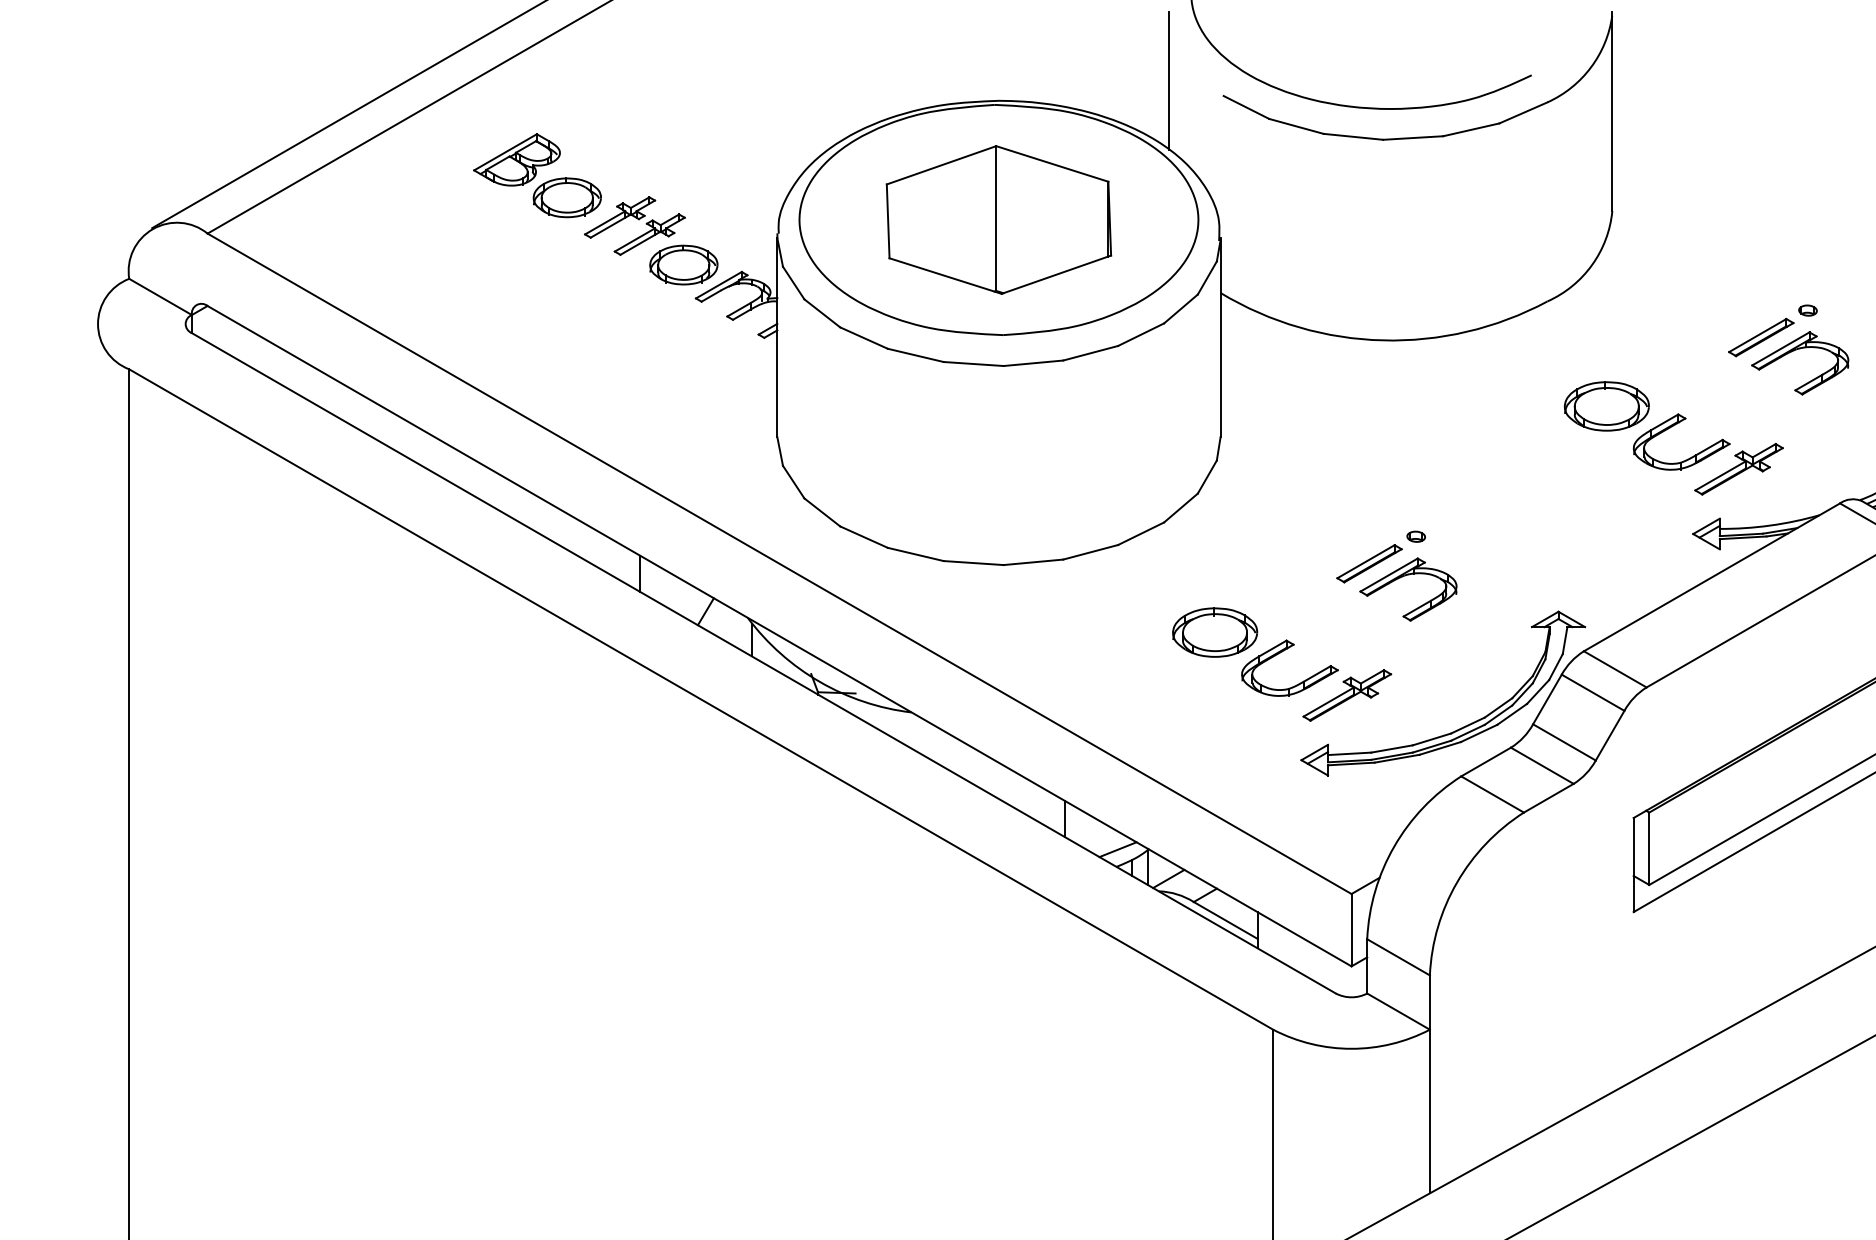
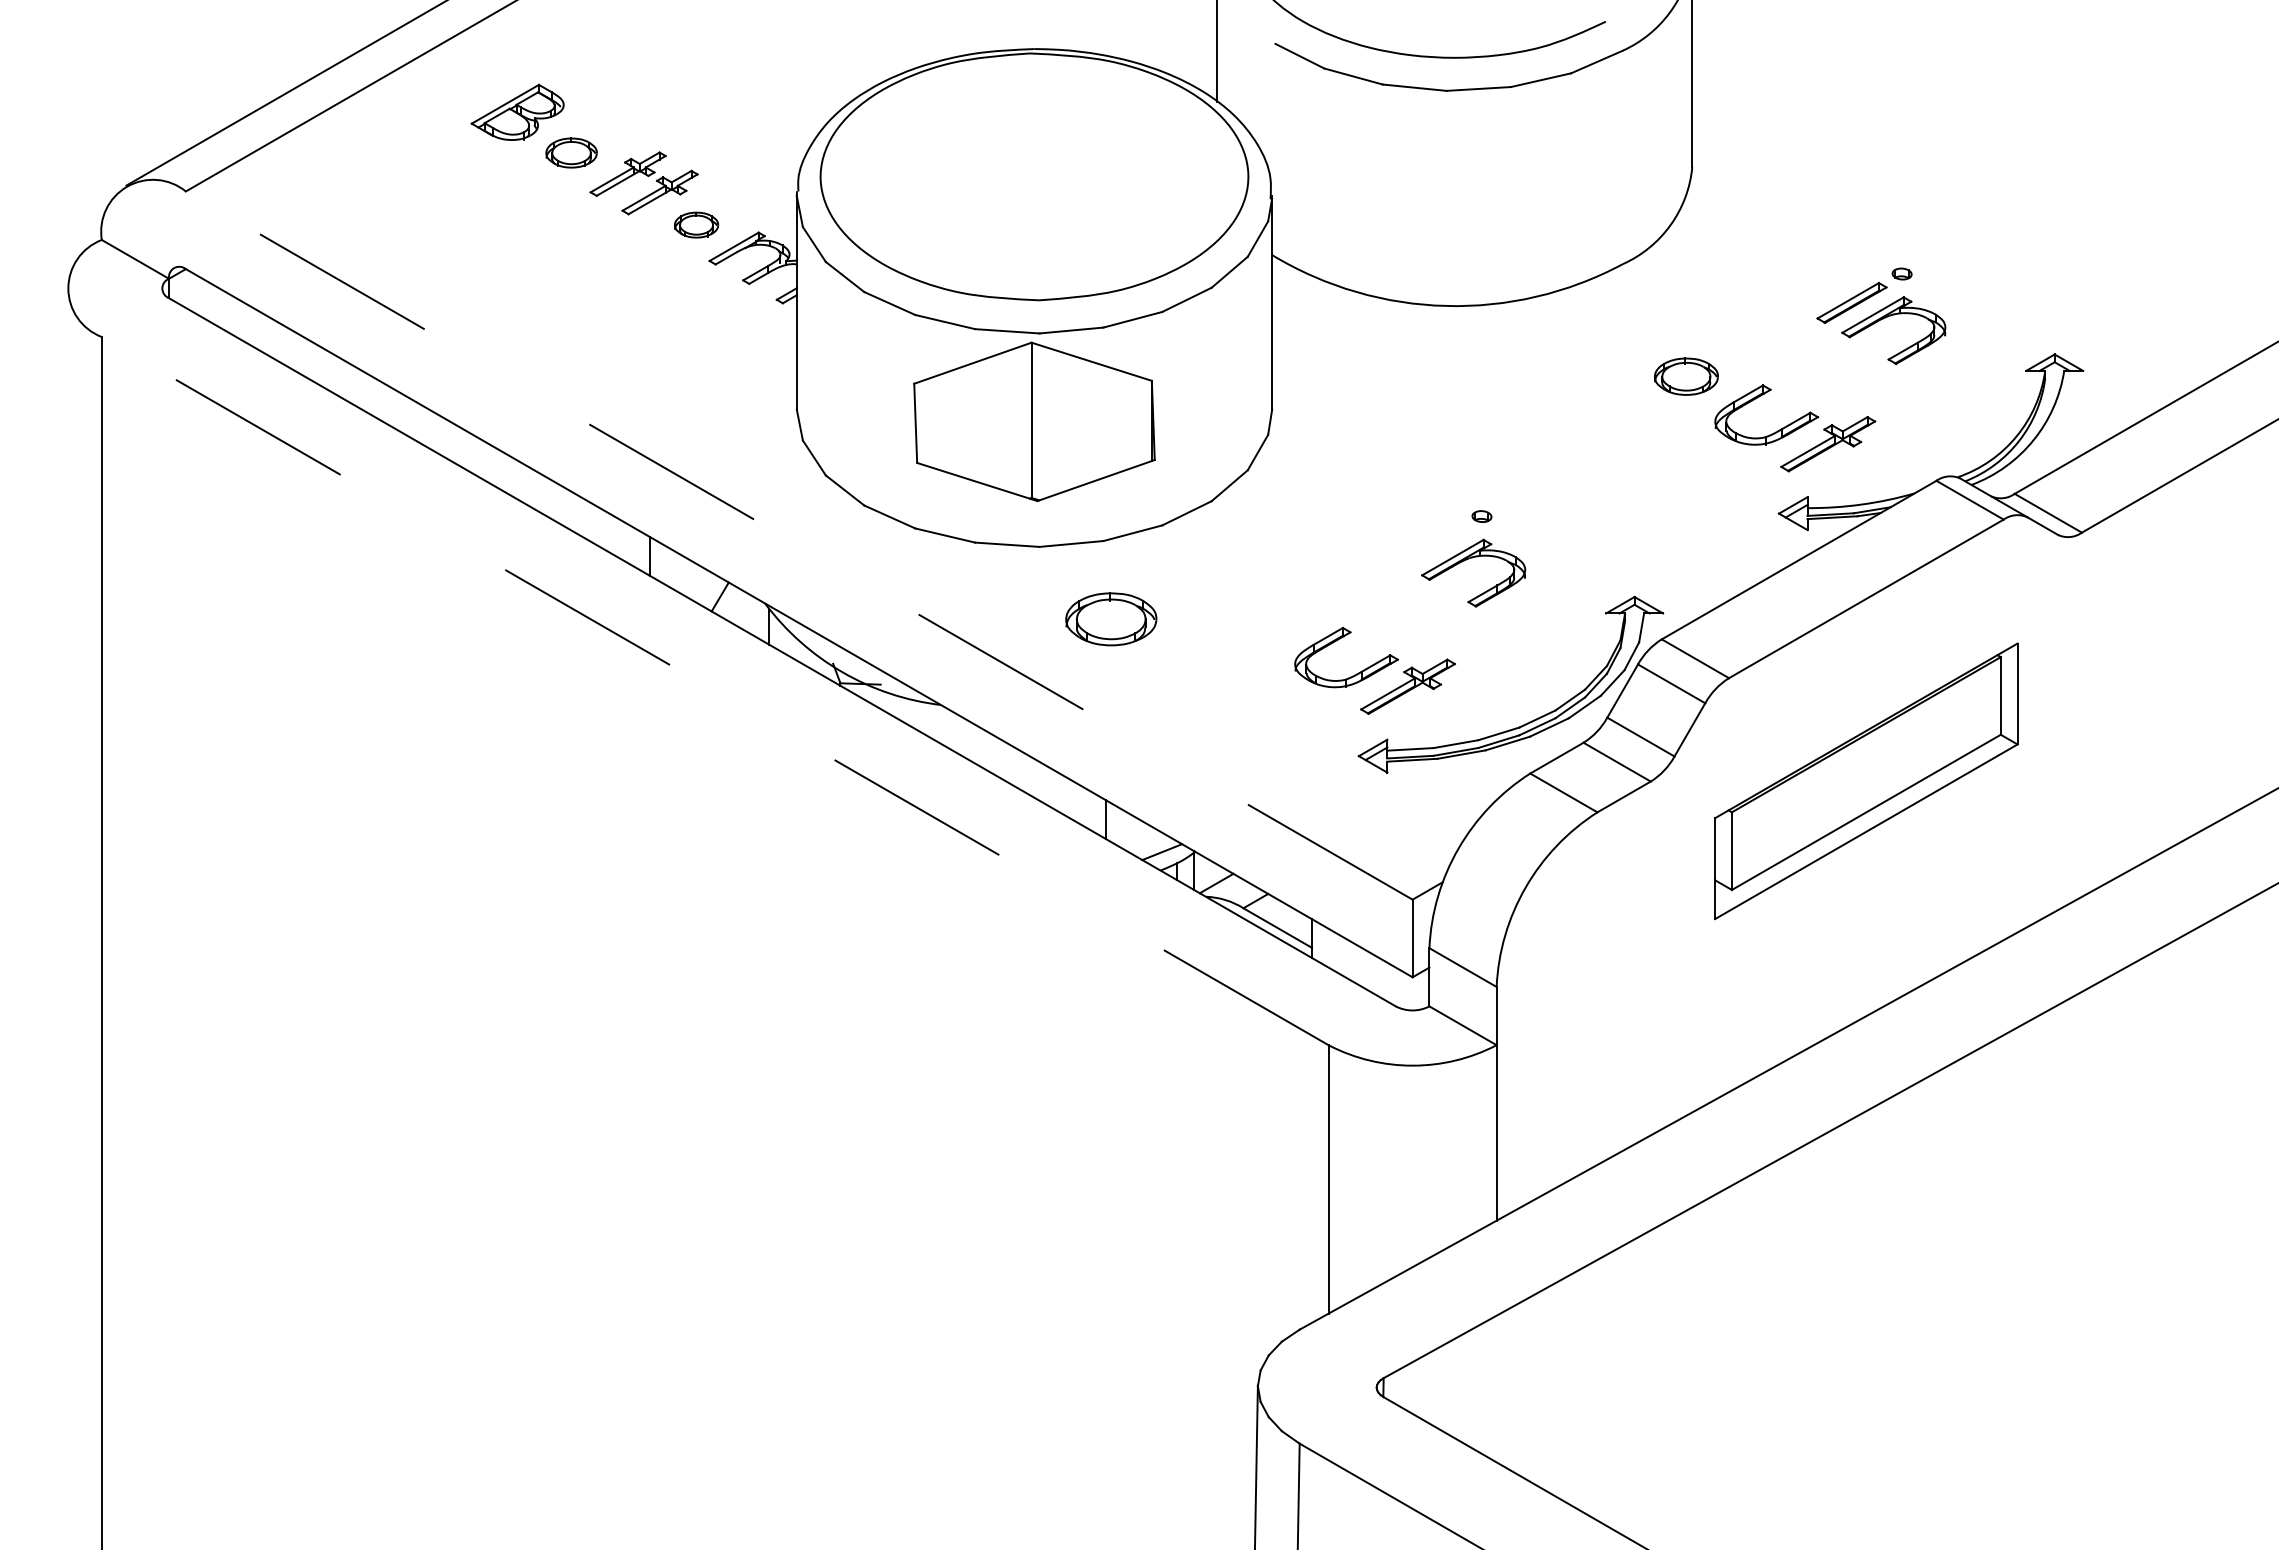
part: (567, 197) -> (571, 152), size x0.7
part: (998, 219) -> (1034, 421), moved
part: (683, 264) -> (696, 224), size x0.6
part: (1606, 406) -> (1686, 376), size x0.7
line: (778, 563) -> (798, 545), solid -> dashed
part: (1369, 563) -> (1431, 545), removed
part: (1215, 632) -> (1111, 619), moved
line: (700, 698) -> (714, 690), solid -> dashed

